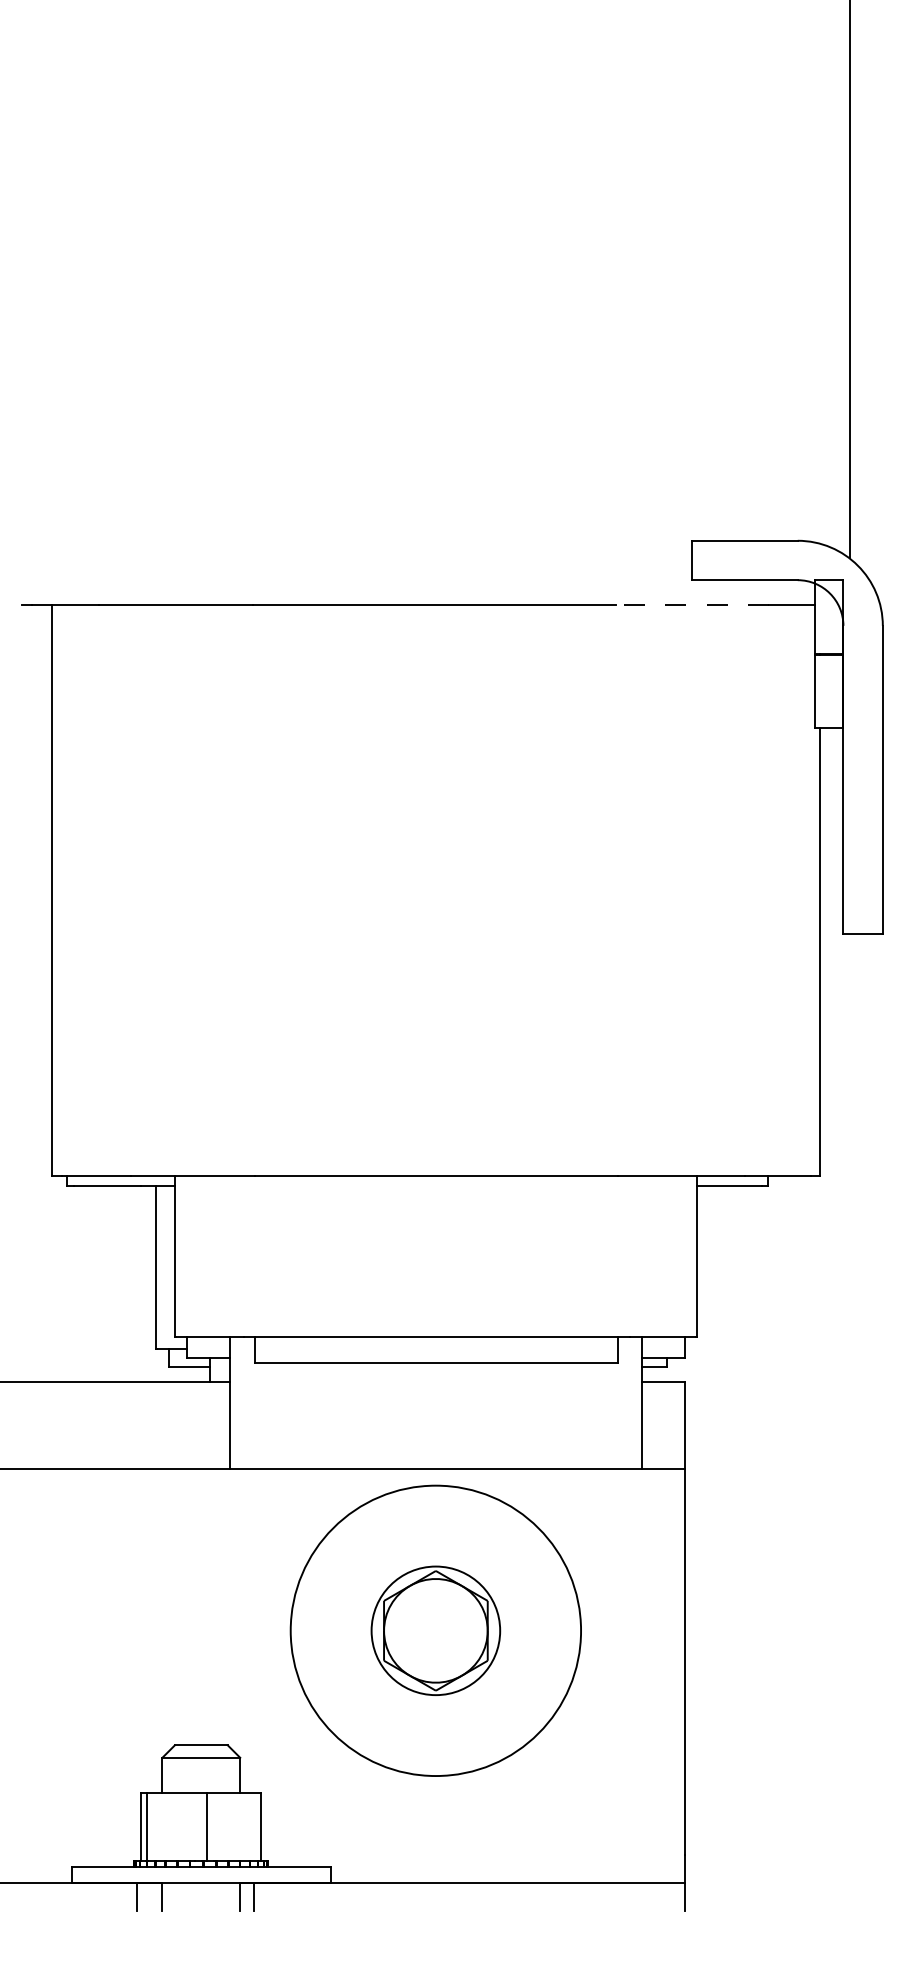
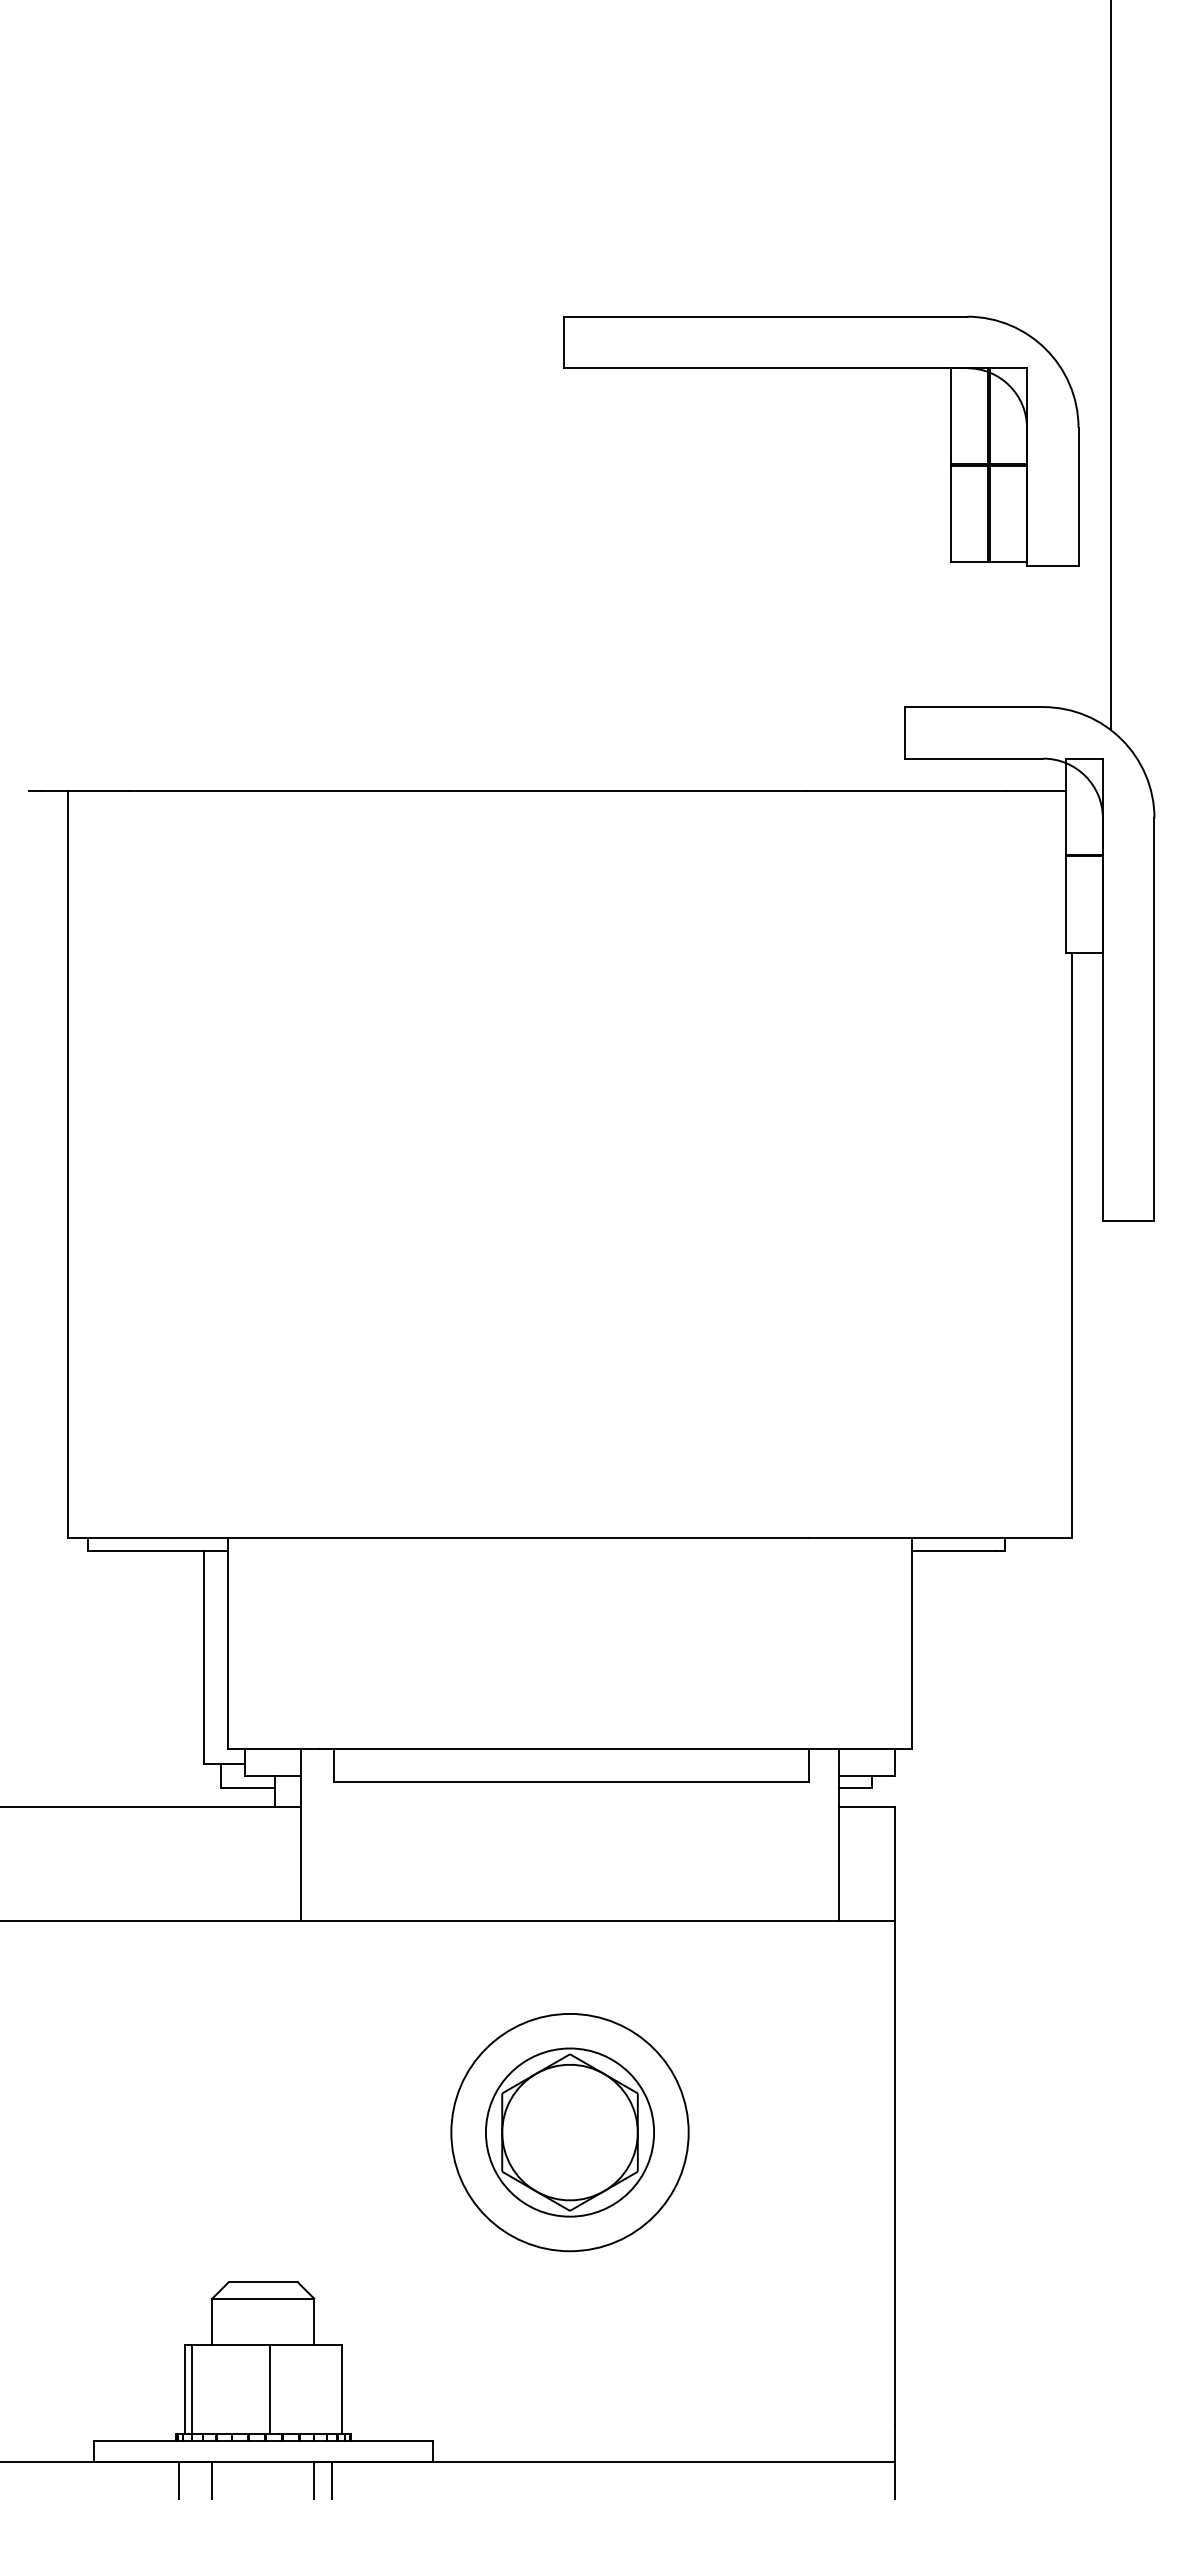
part: (628, 281) -> (821, 368), added
line: (692, 605) -> (905, 791), dashed -> solid
circle: (435, 1630) -> (569, 2132), size x0.62

